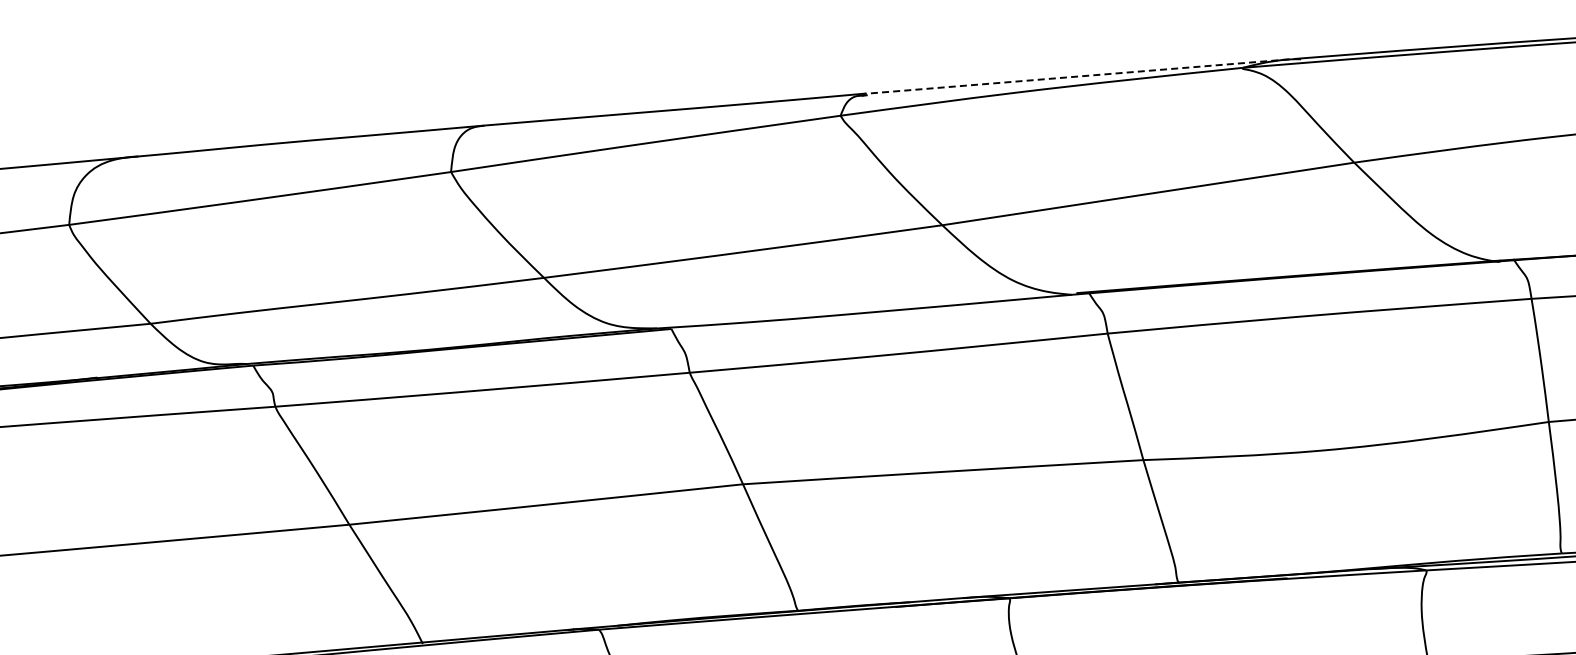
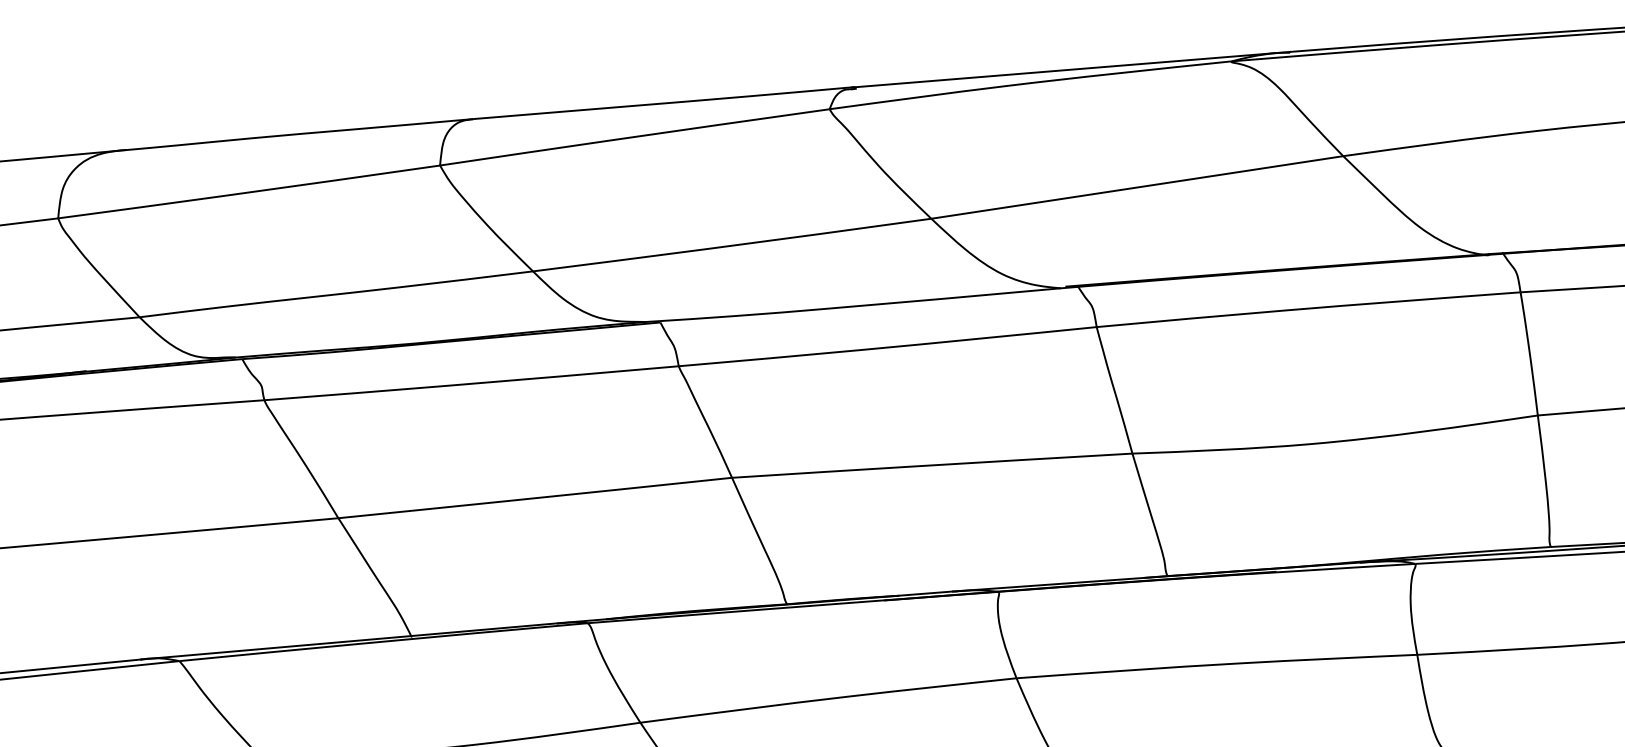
line: (1081, 76) -> (1070, 69), dashed -> solid

